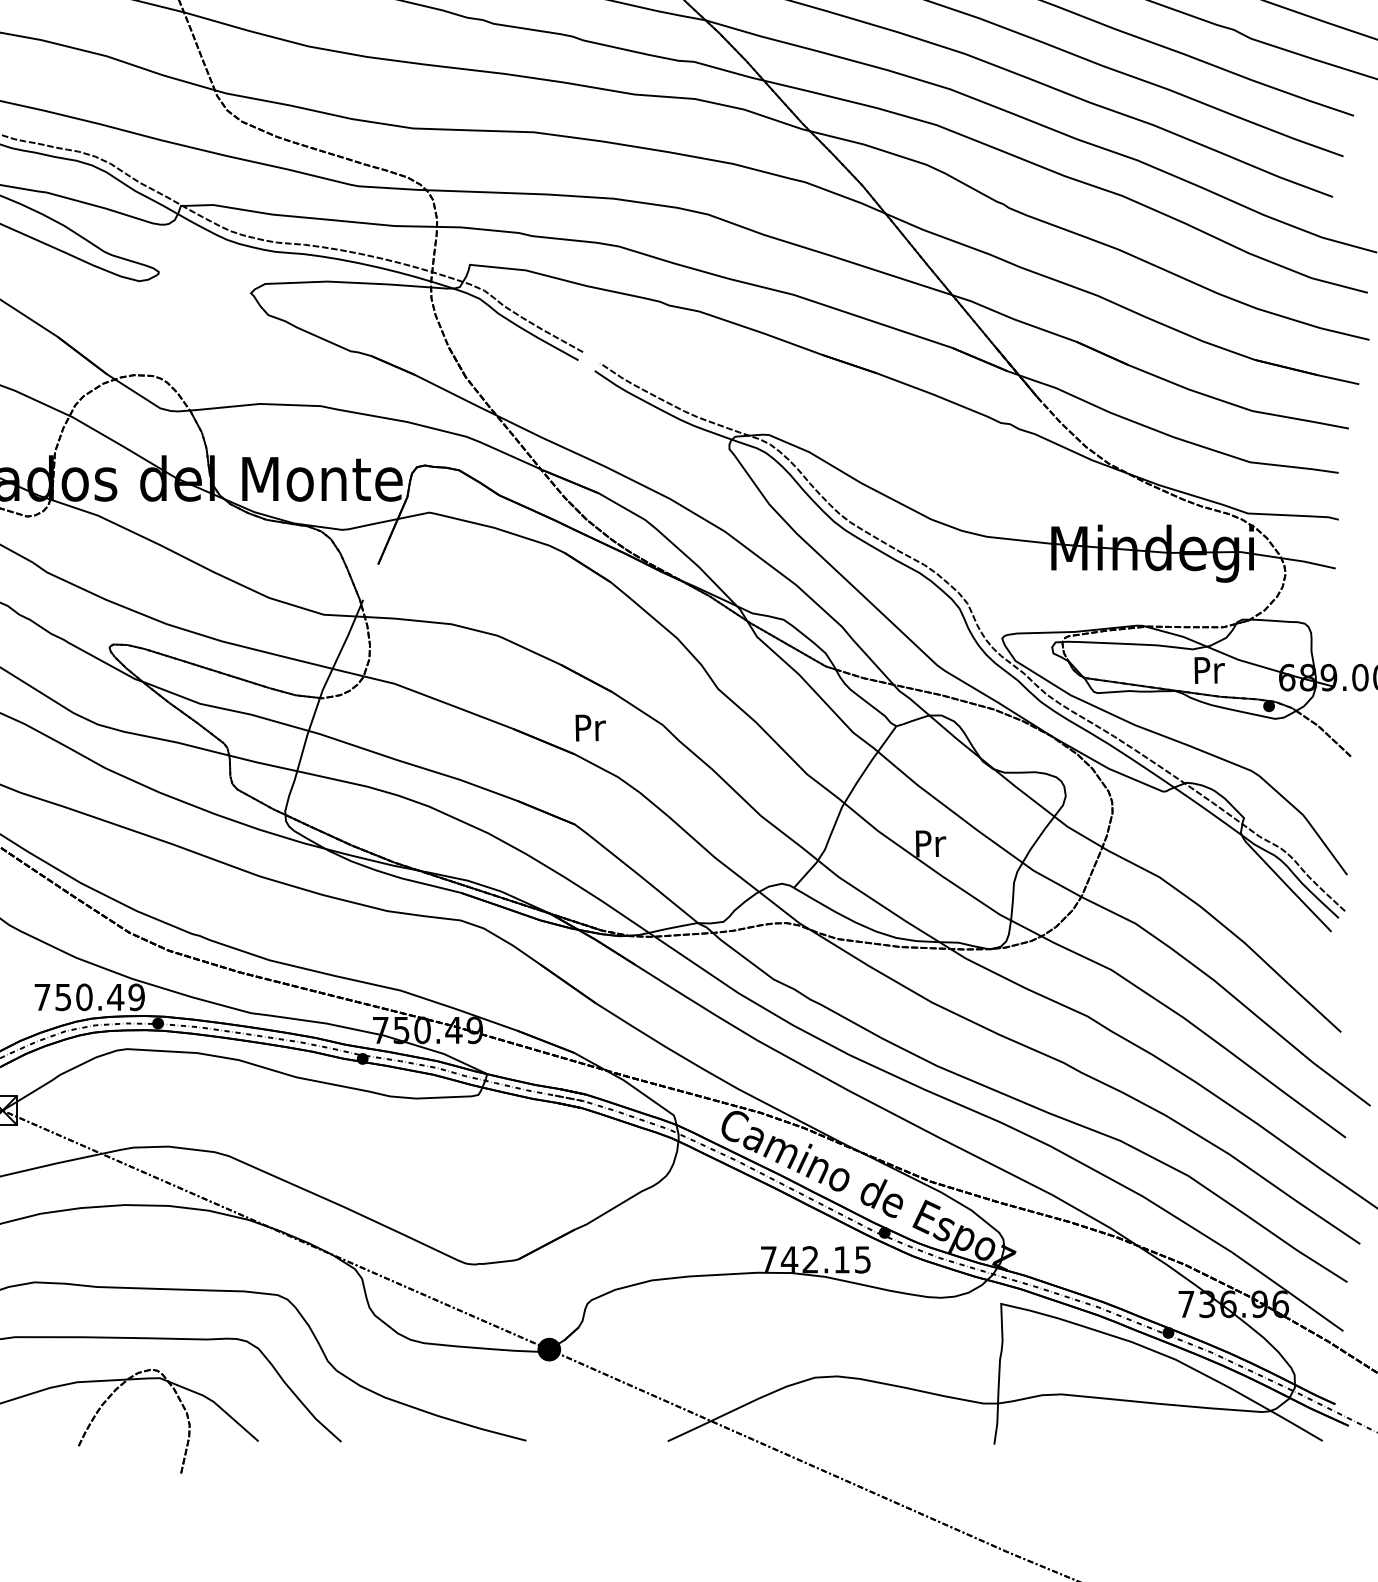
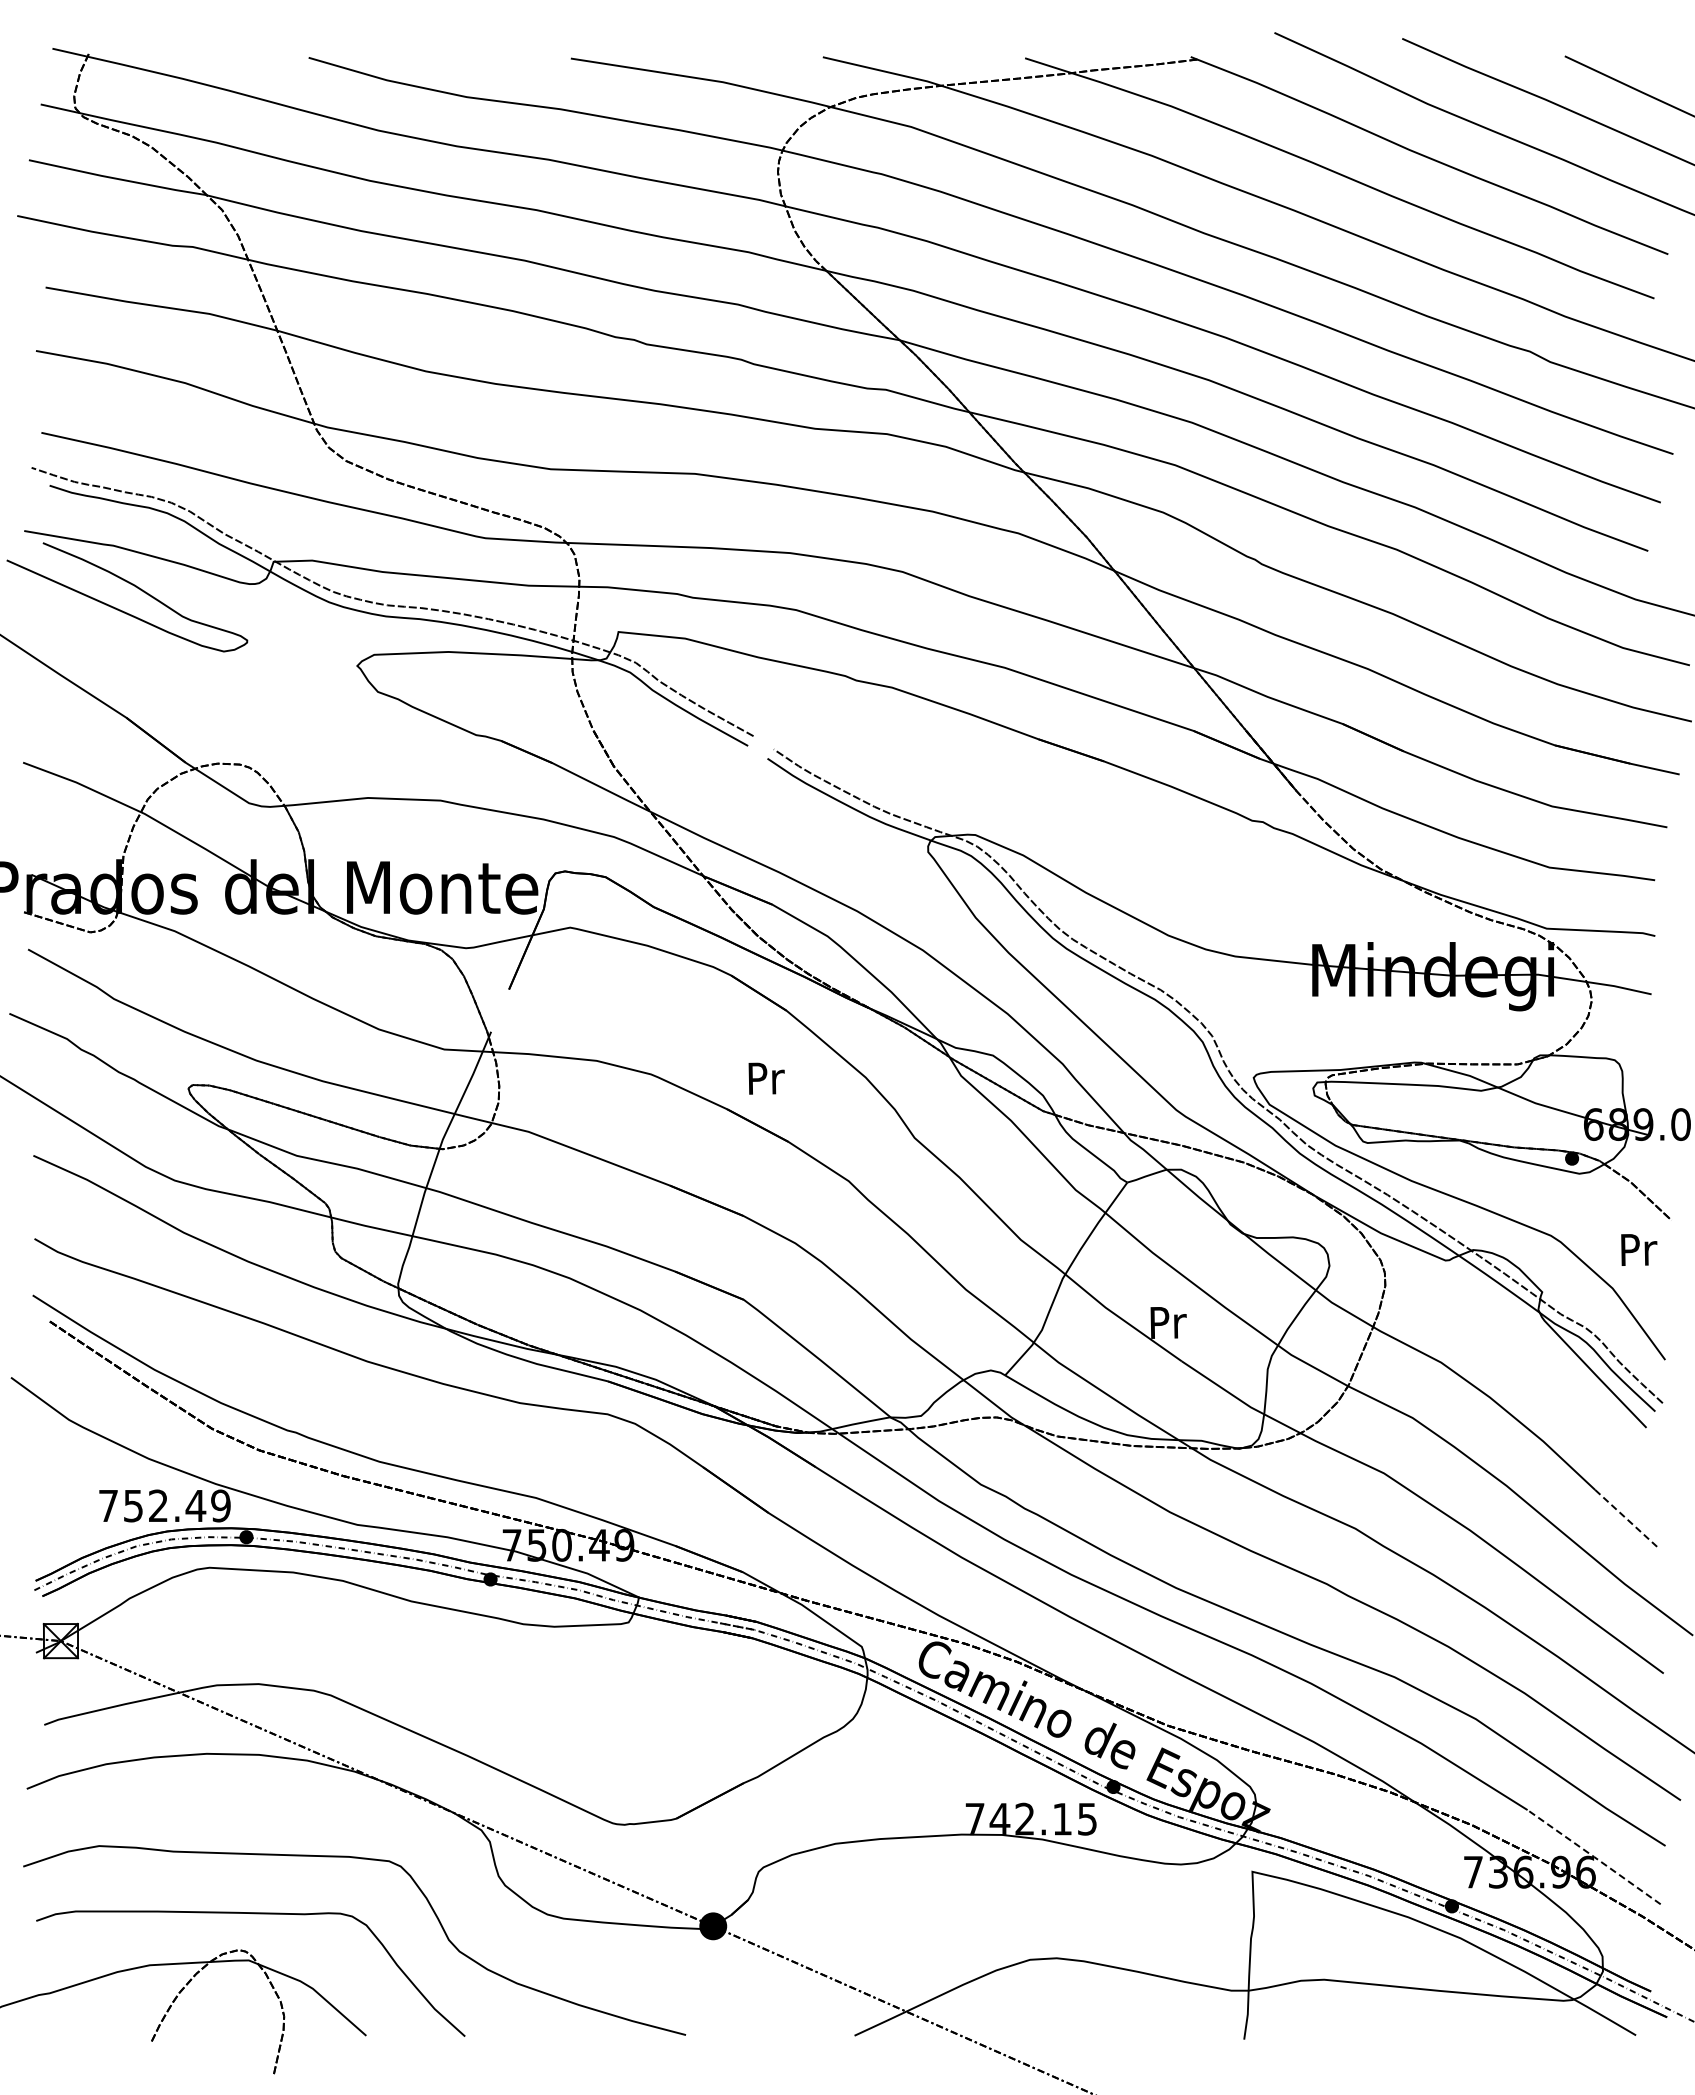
text: (1209, 670) -> (1639, 1249), moved
text: (590, 727) -> (766, 1078), moved
text: (84, 996) -> (158, 1505), 750.49 -> 752.49
line: (1314, 1007) -> (1626, 1518), solid -> dashed
line: (1287, 1291) -> (1594, 1857), solid -> dashed

